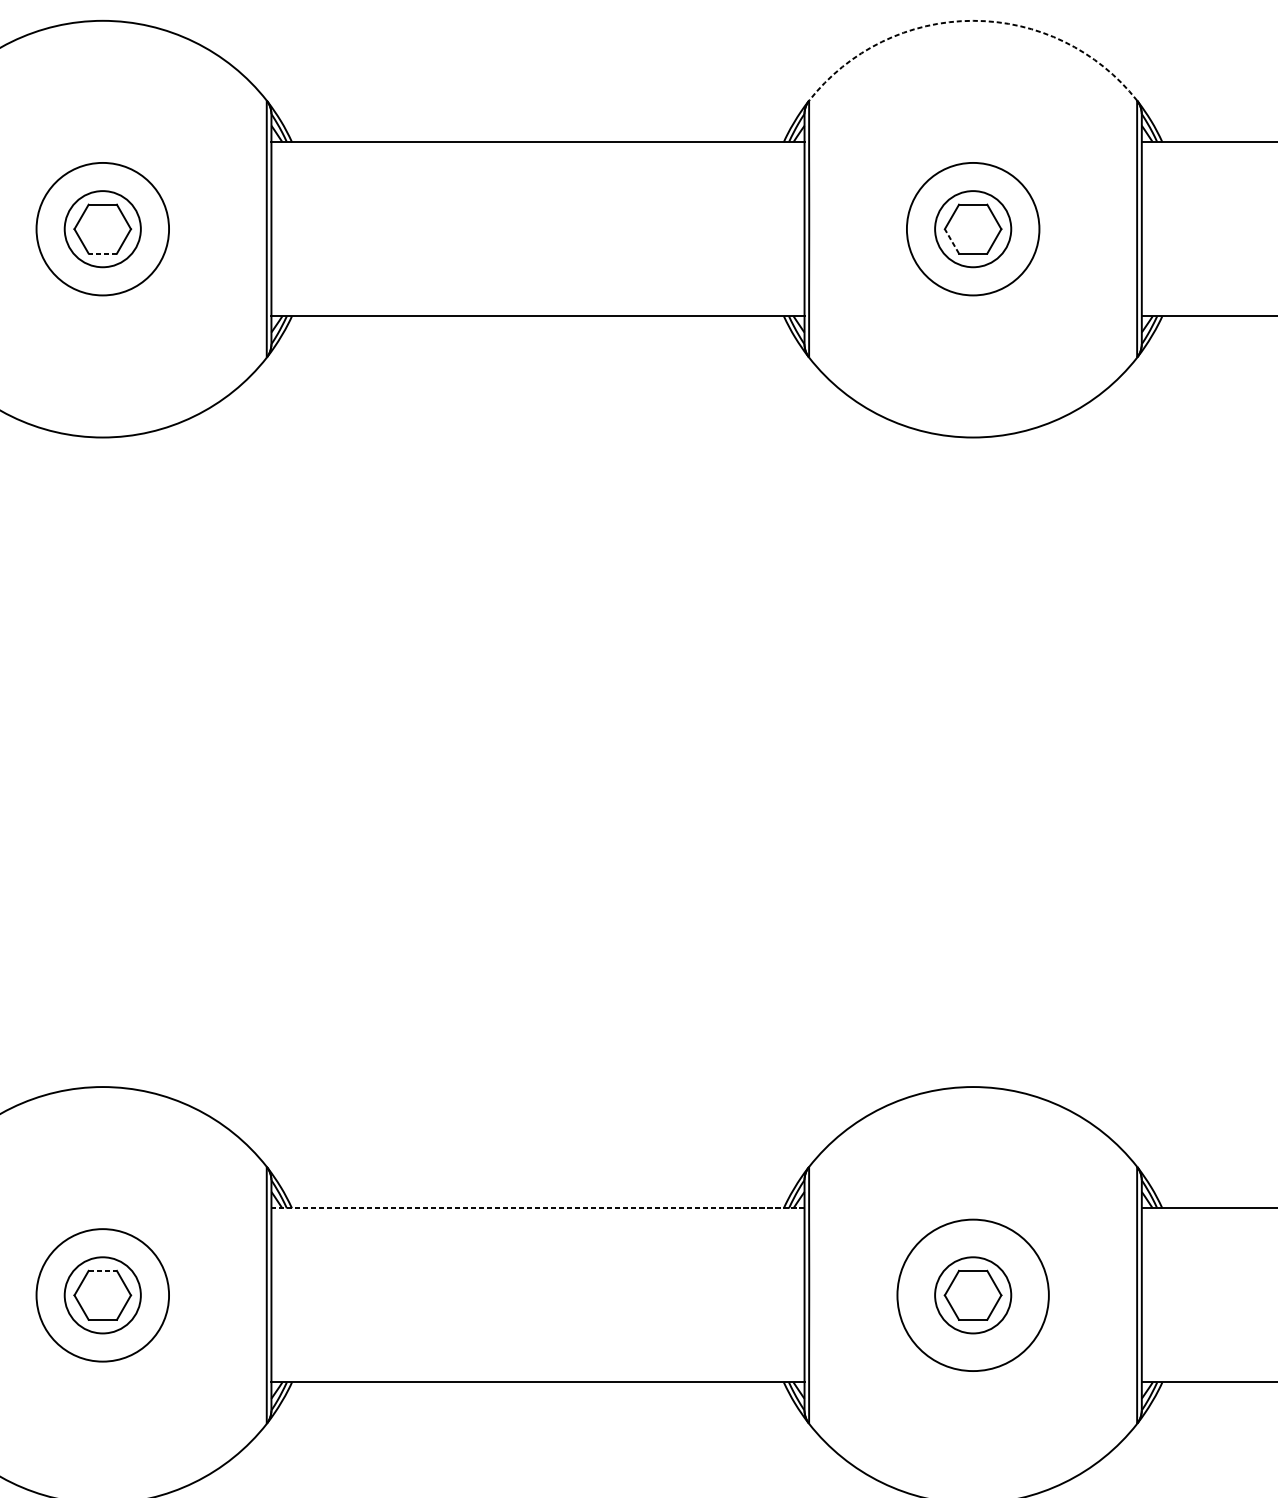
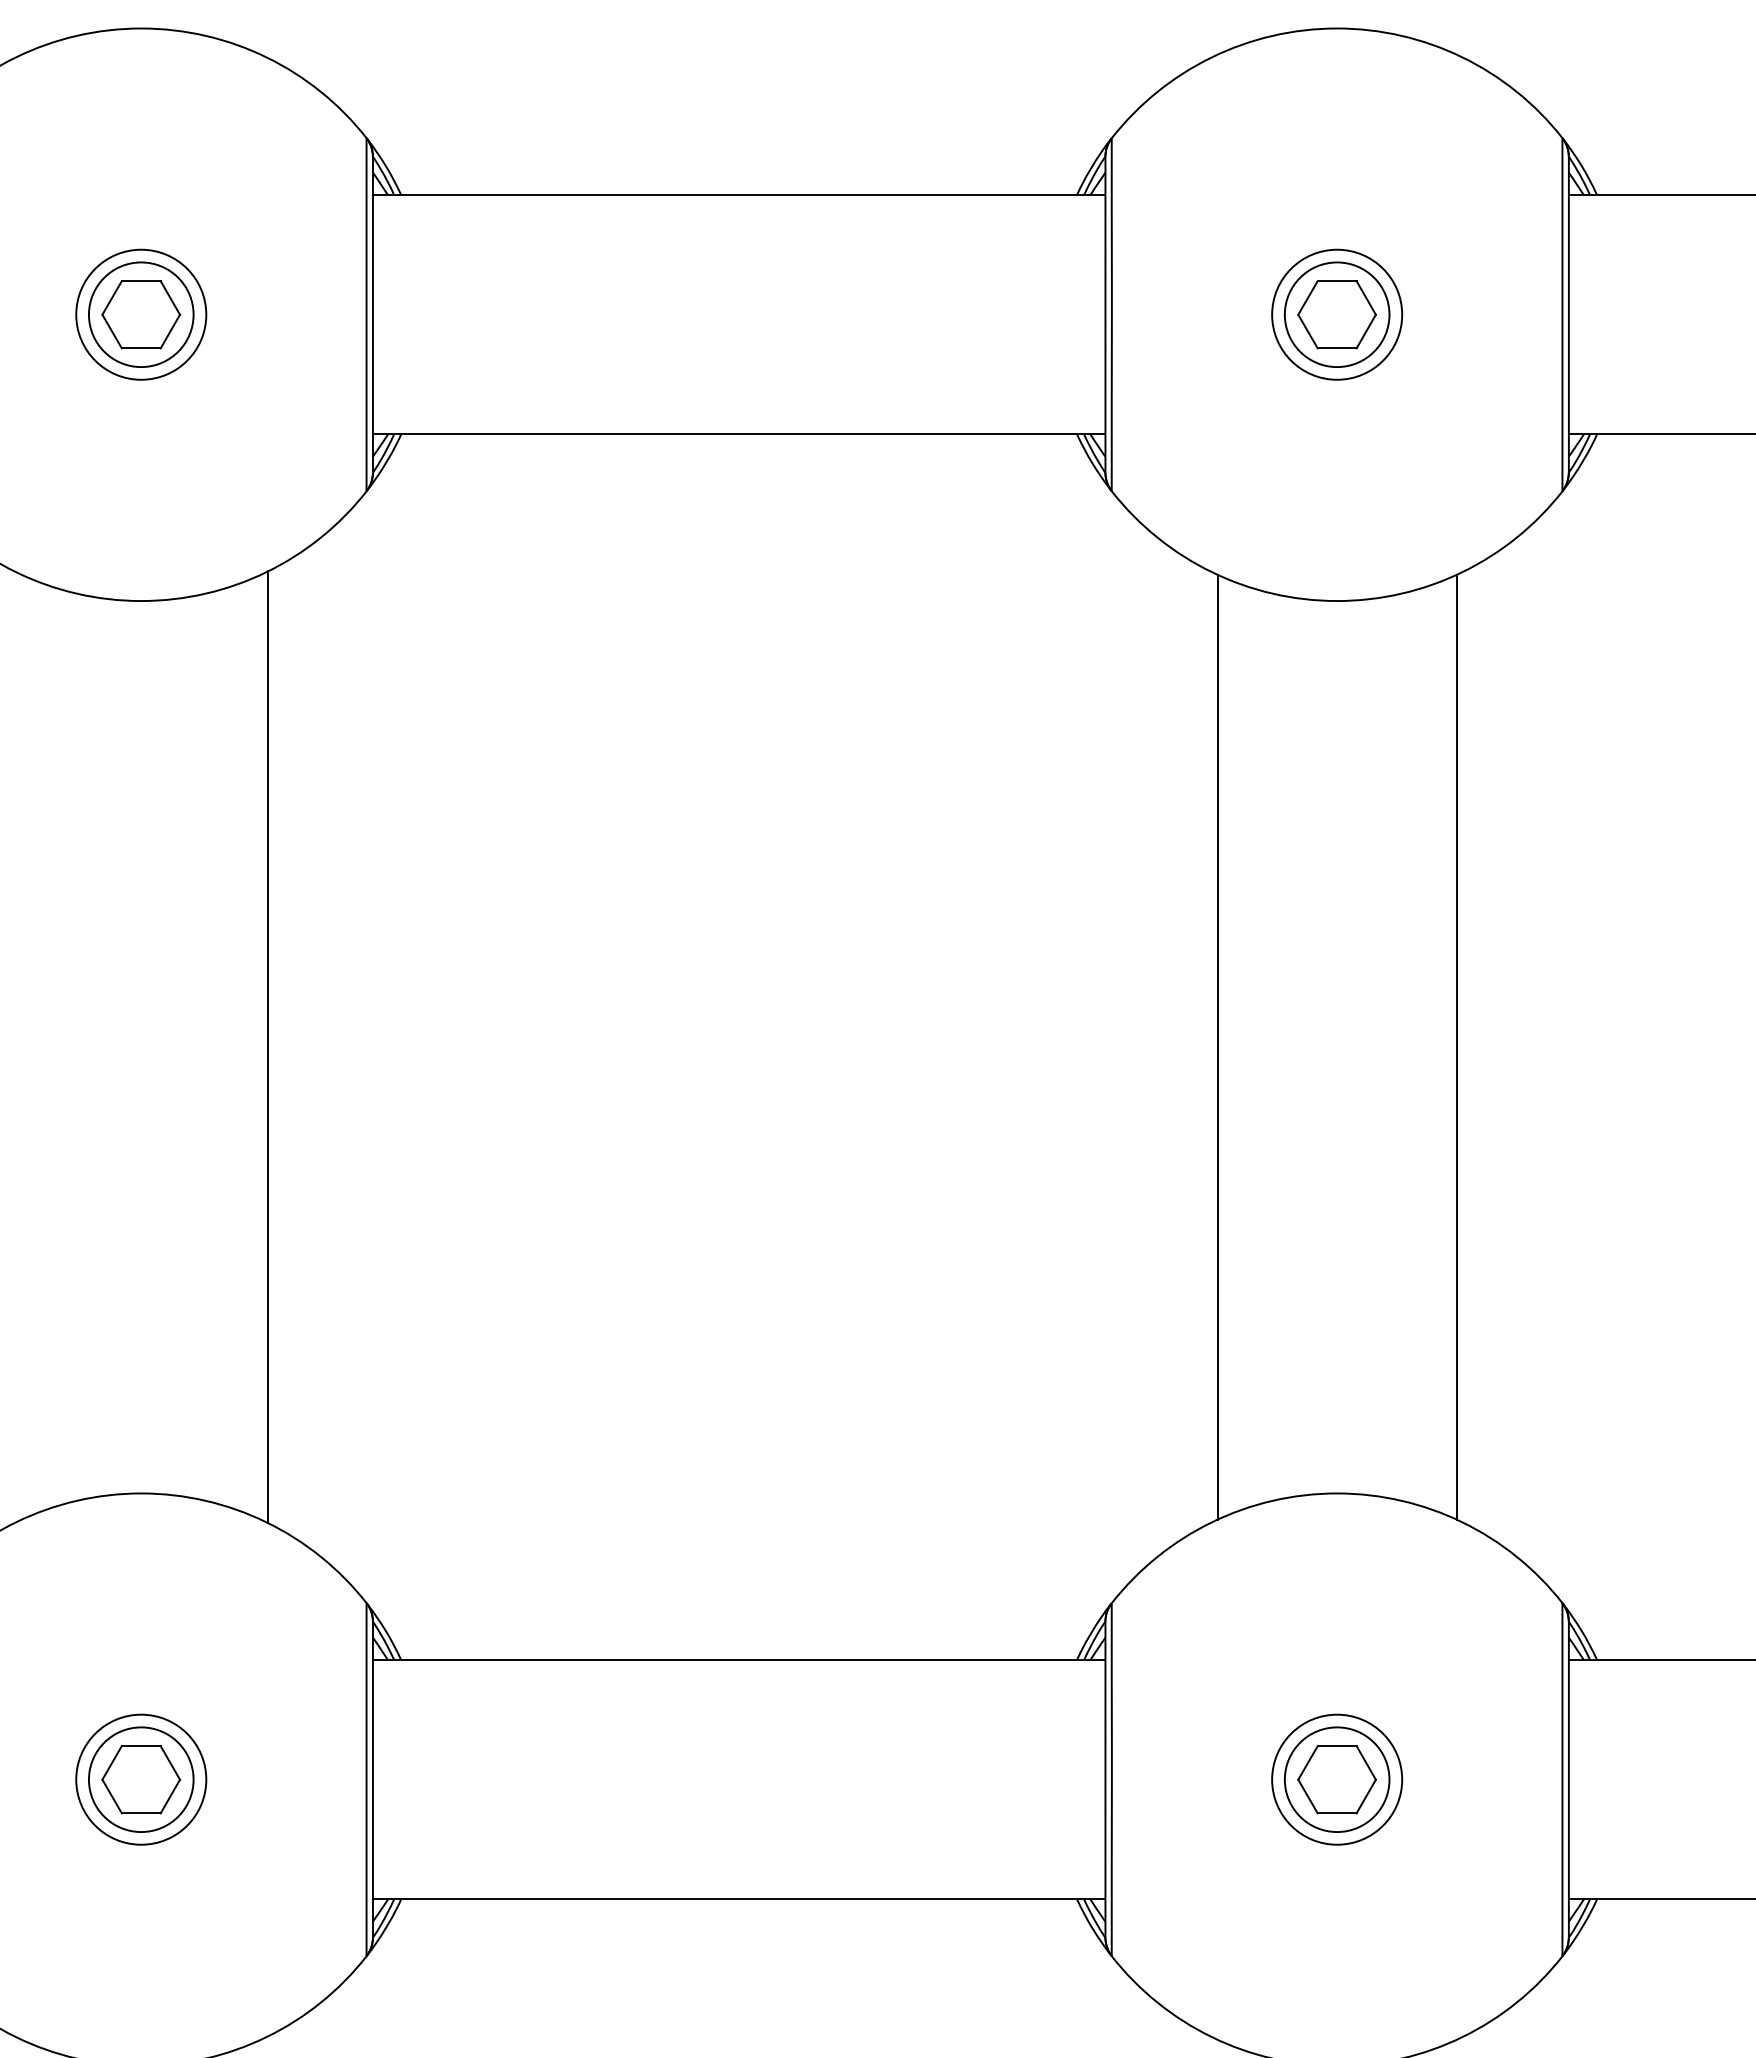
arc: (973, 20) -> (1337, 28), dashed -> solid
circle: (102, 228) -> (141, 314), size x0.71
circle: (973, 228) -> (1337, 314), size x0.71
line: (951, 241) -> (1307, 331), dashed -> solid
line: (102, 253) -> (140, 348), dashed -> solid
line: (886, 761) -> (1217, 1046), added
line: (1060, 761) -> (1456, 1046), added
line: (195, 762) -> (268, 1047), added
line: (537, 1208) -> (738, 1660), dashed -> solid
line: (102, 1271) -> (141, 1746), dashed -> solid
circle: (102, 1295) -> (141, 1779), size x0.71
circle: (973, 1295) -> (1337, 1779), size x0.62

